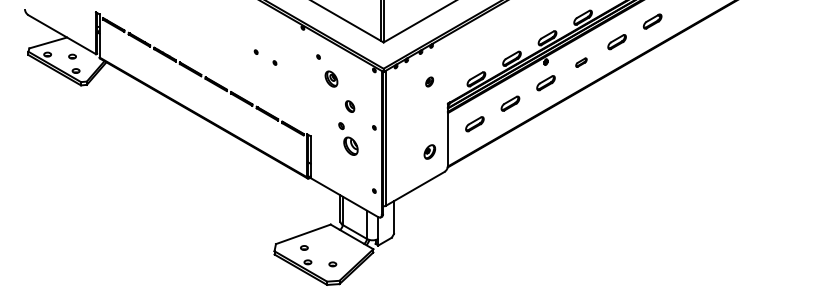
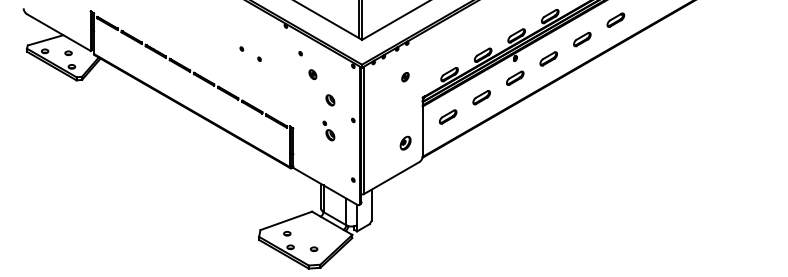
part: (581, 62) -> (548, 58), size x1.67
part: (331, 79) -> (312, 74), size x0.62
part: (348, 138) -> (328, 130), size x0.62

